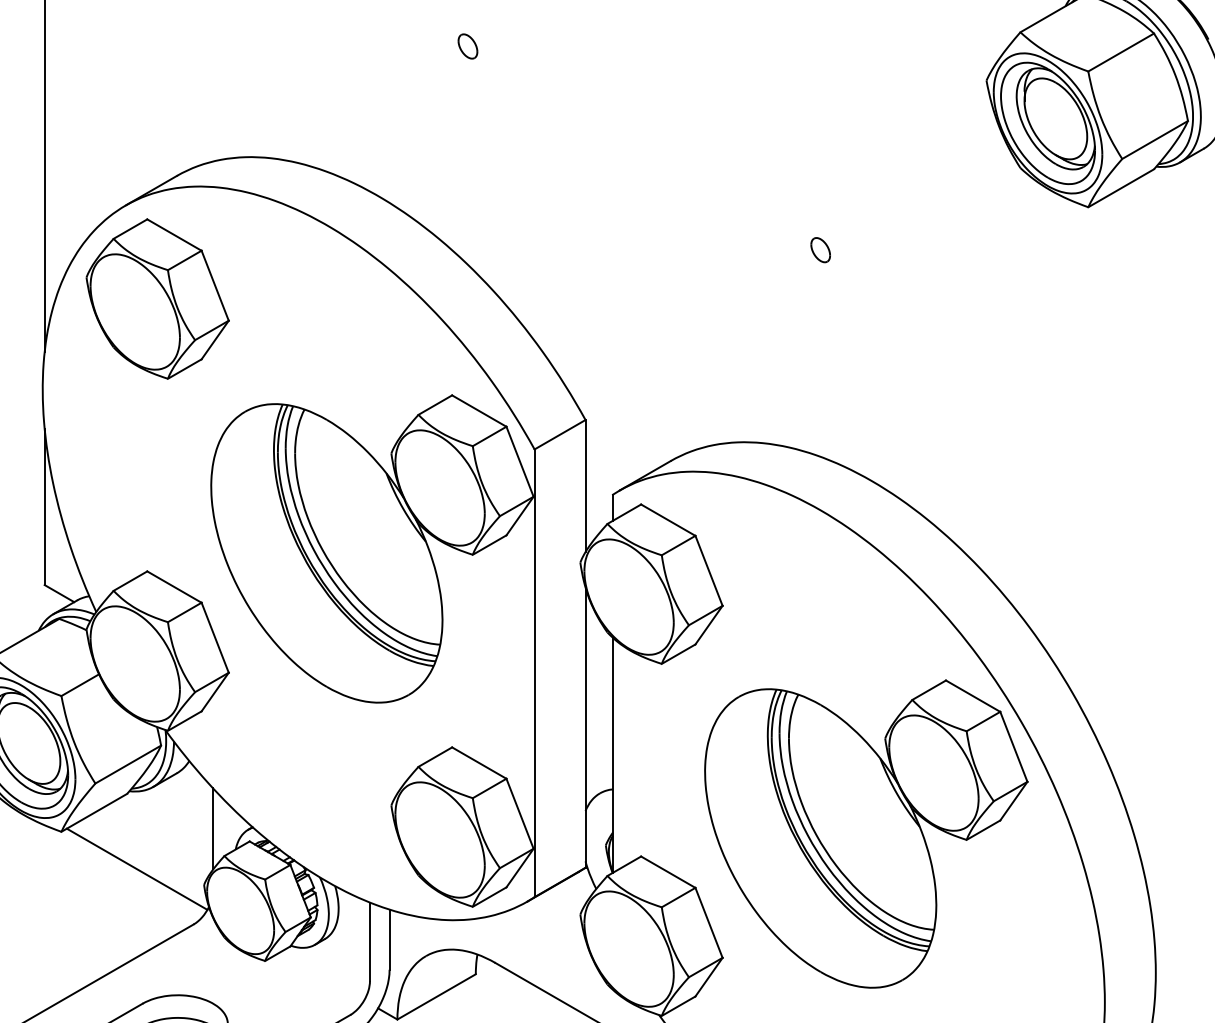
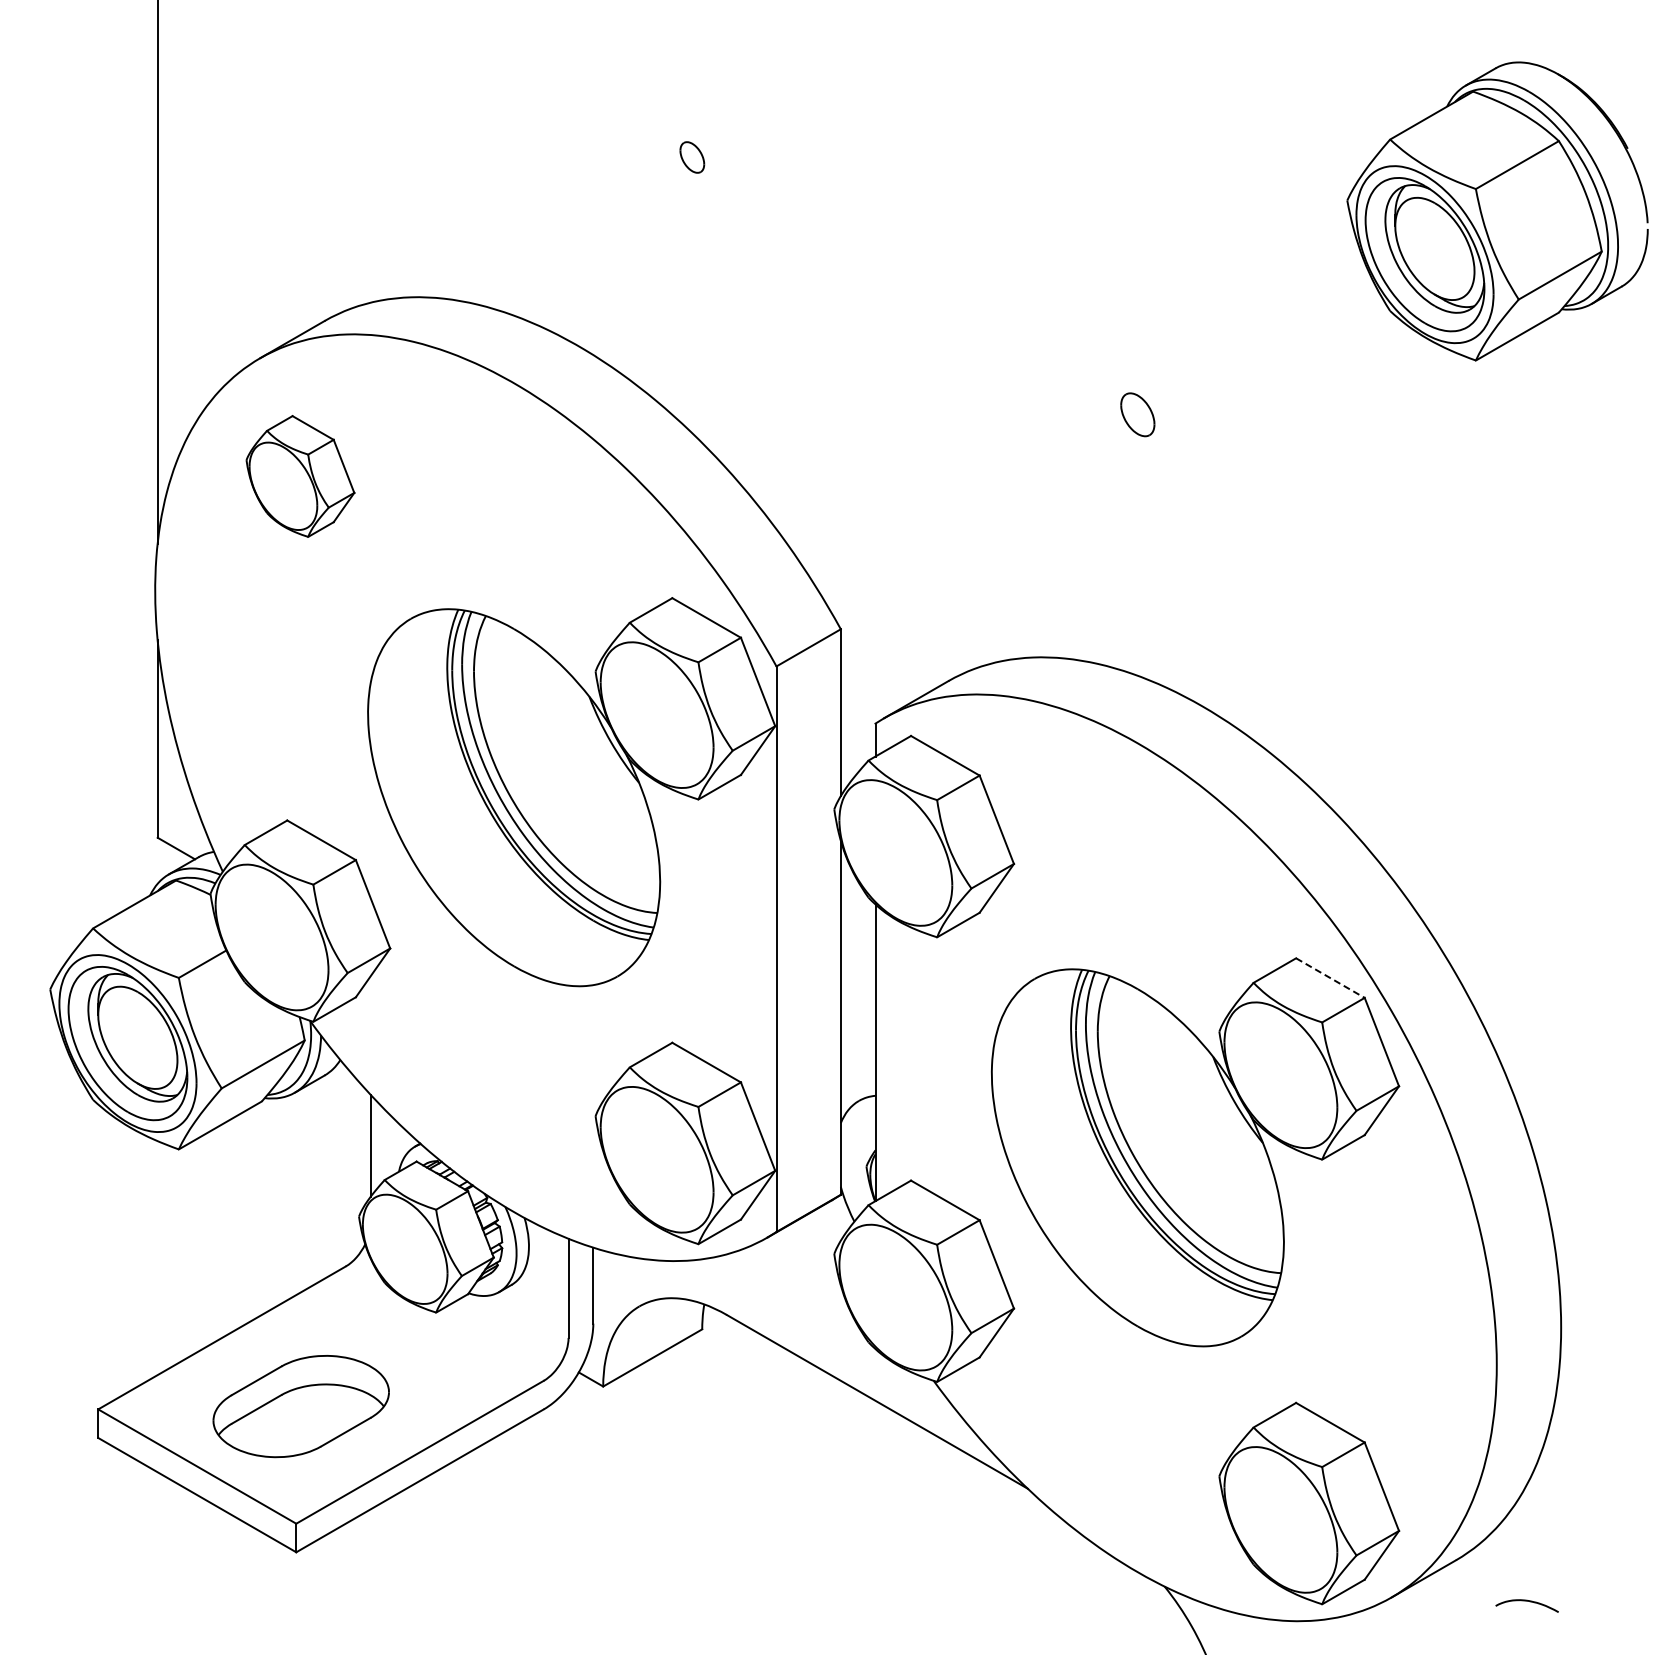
part: (820, 249) -> (1137, 414), size x1.4
part: (157, 299) -> (300, 476), size x0.6
line: (973, 696) -> (1330, 978), solid -> dashed
line: (137, 869) -> (274, 1196), removed

